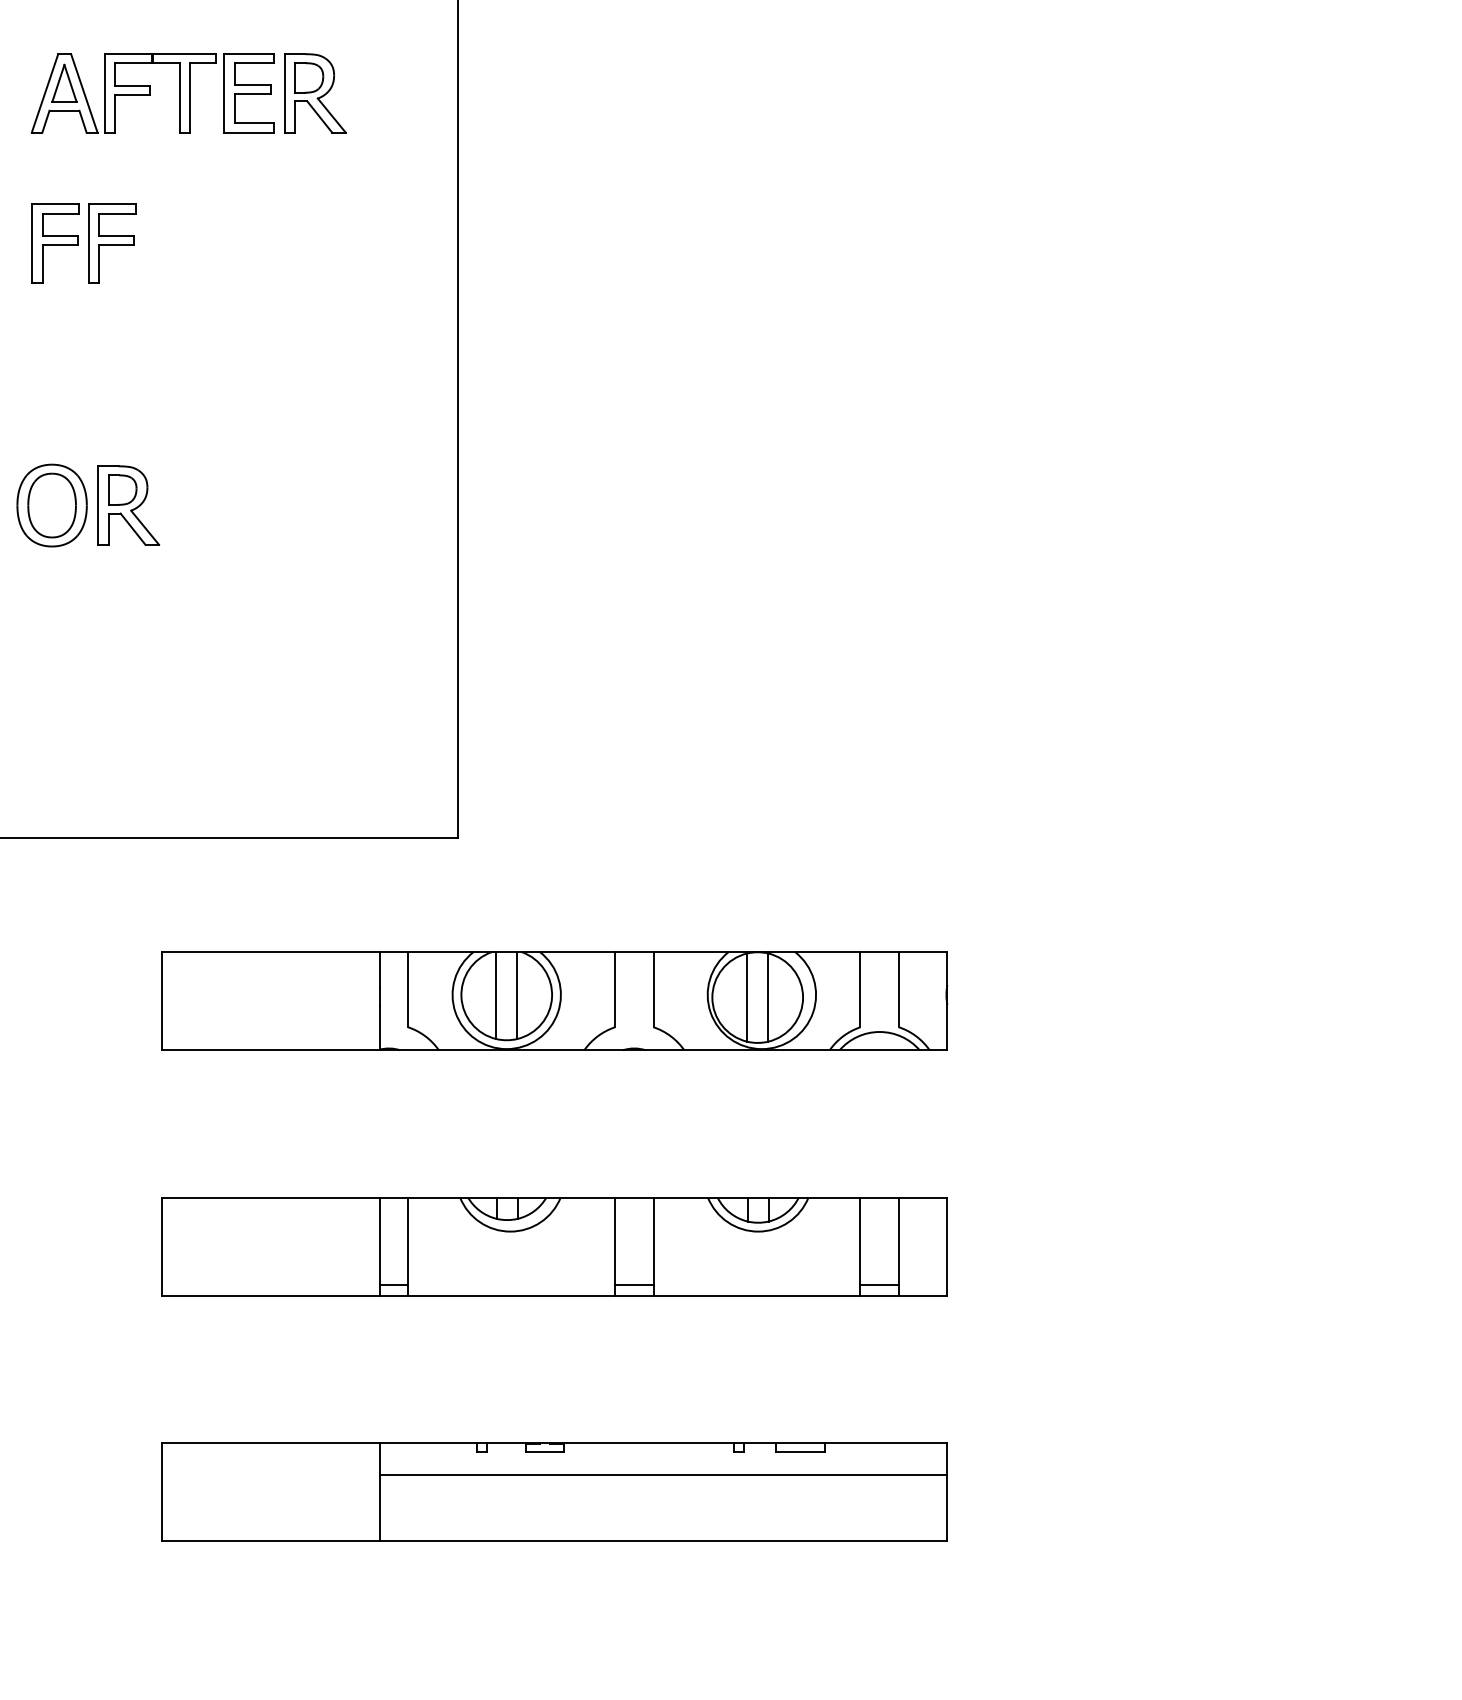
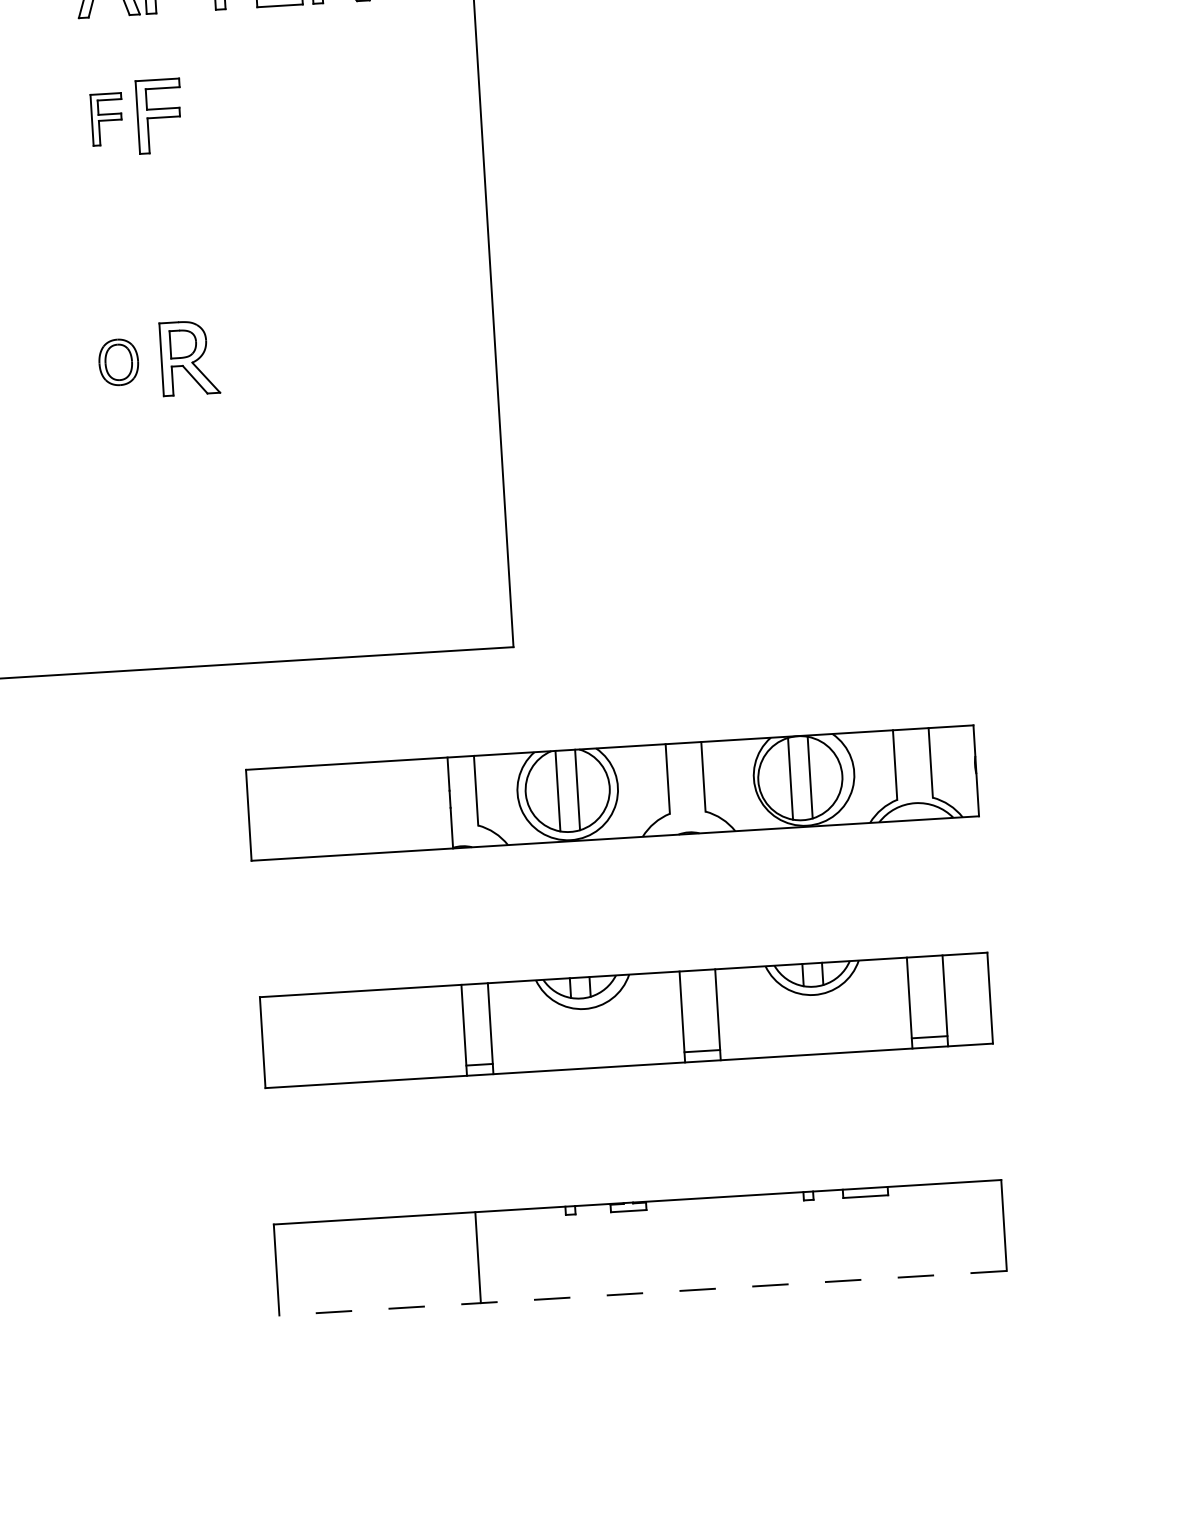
part: (55, 243) -> (107, 119), size x0.7
part: (51, 505) -> (118, 362), size x0.6
line: (663, 1474) -> (740, 1225), removed
line: (554, 1541) -> (642, 1293), solid -> dashed

